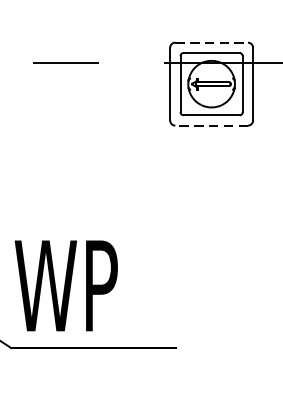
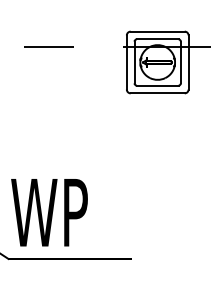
line: (212, 42) -> (158, 31), dashed -> solid
line: (211, 125) -> (157, 93), dashed -> solid

